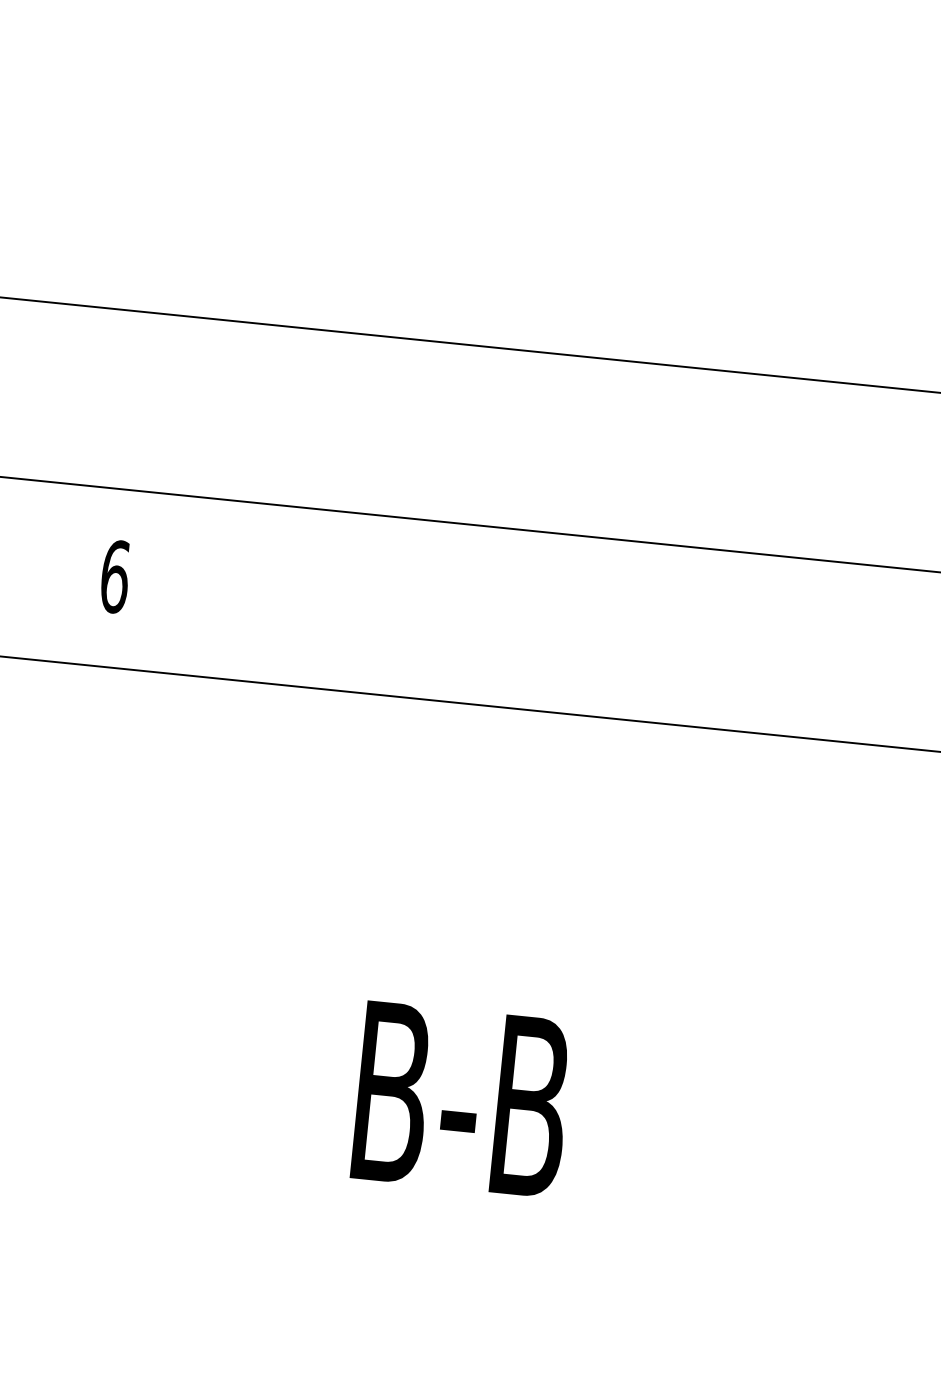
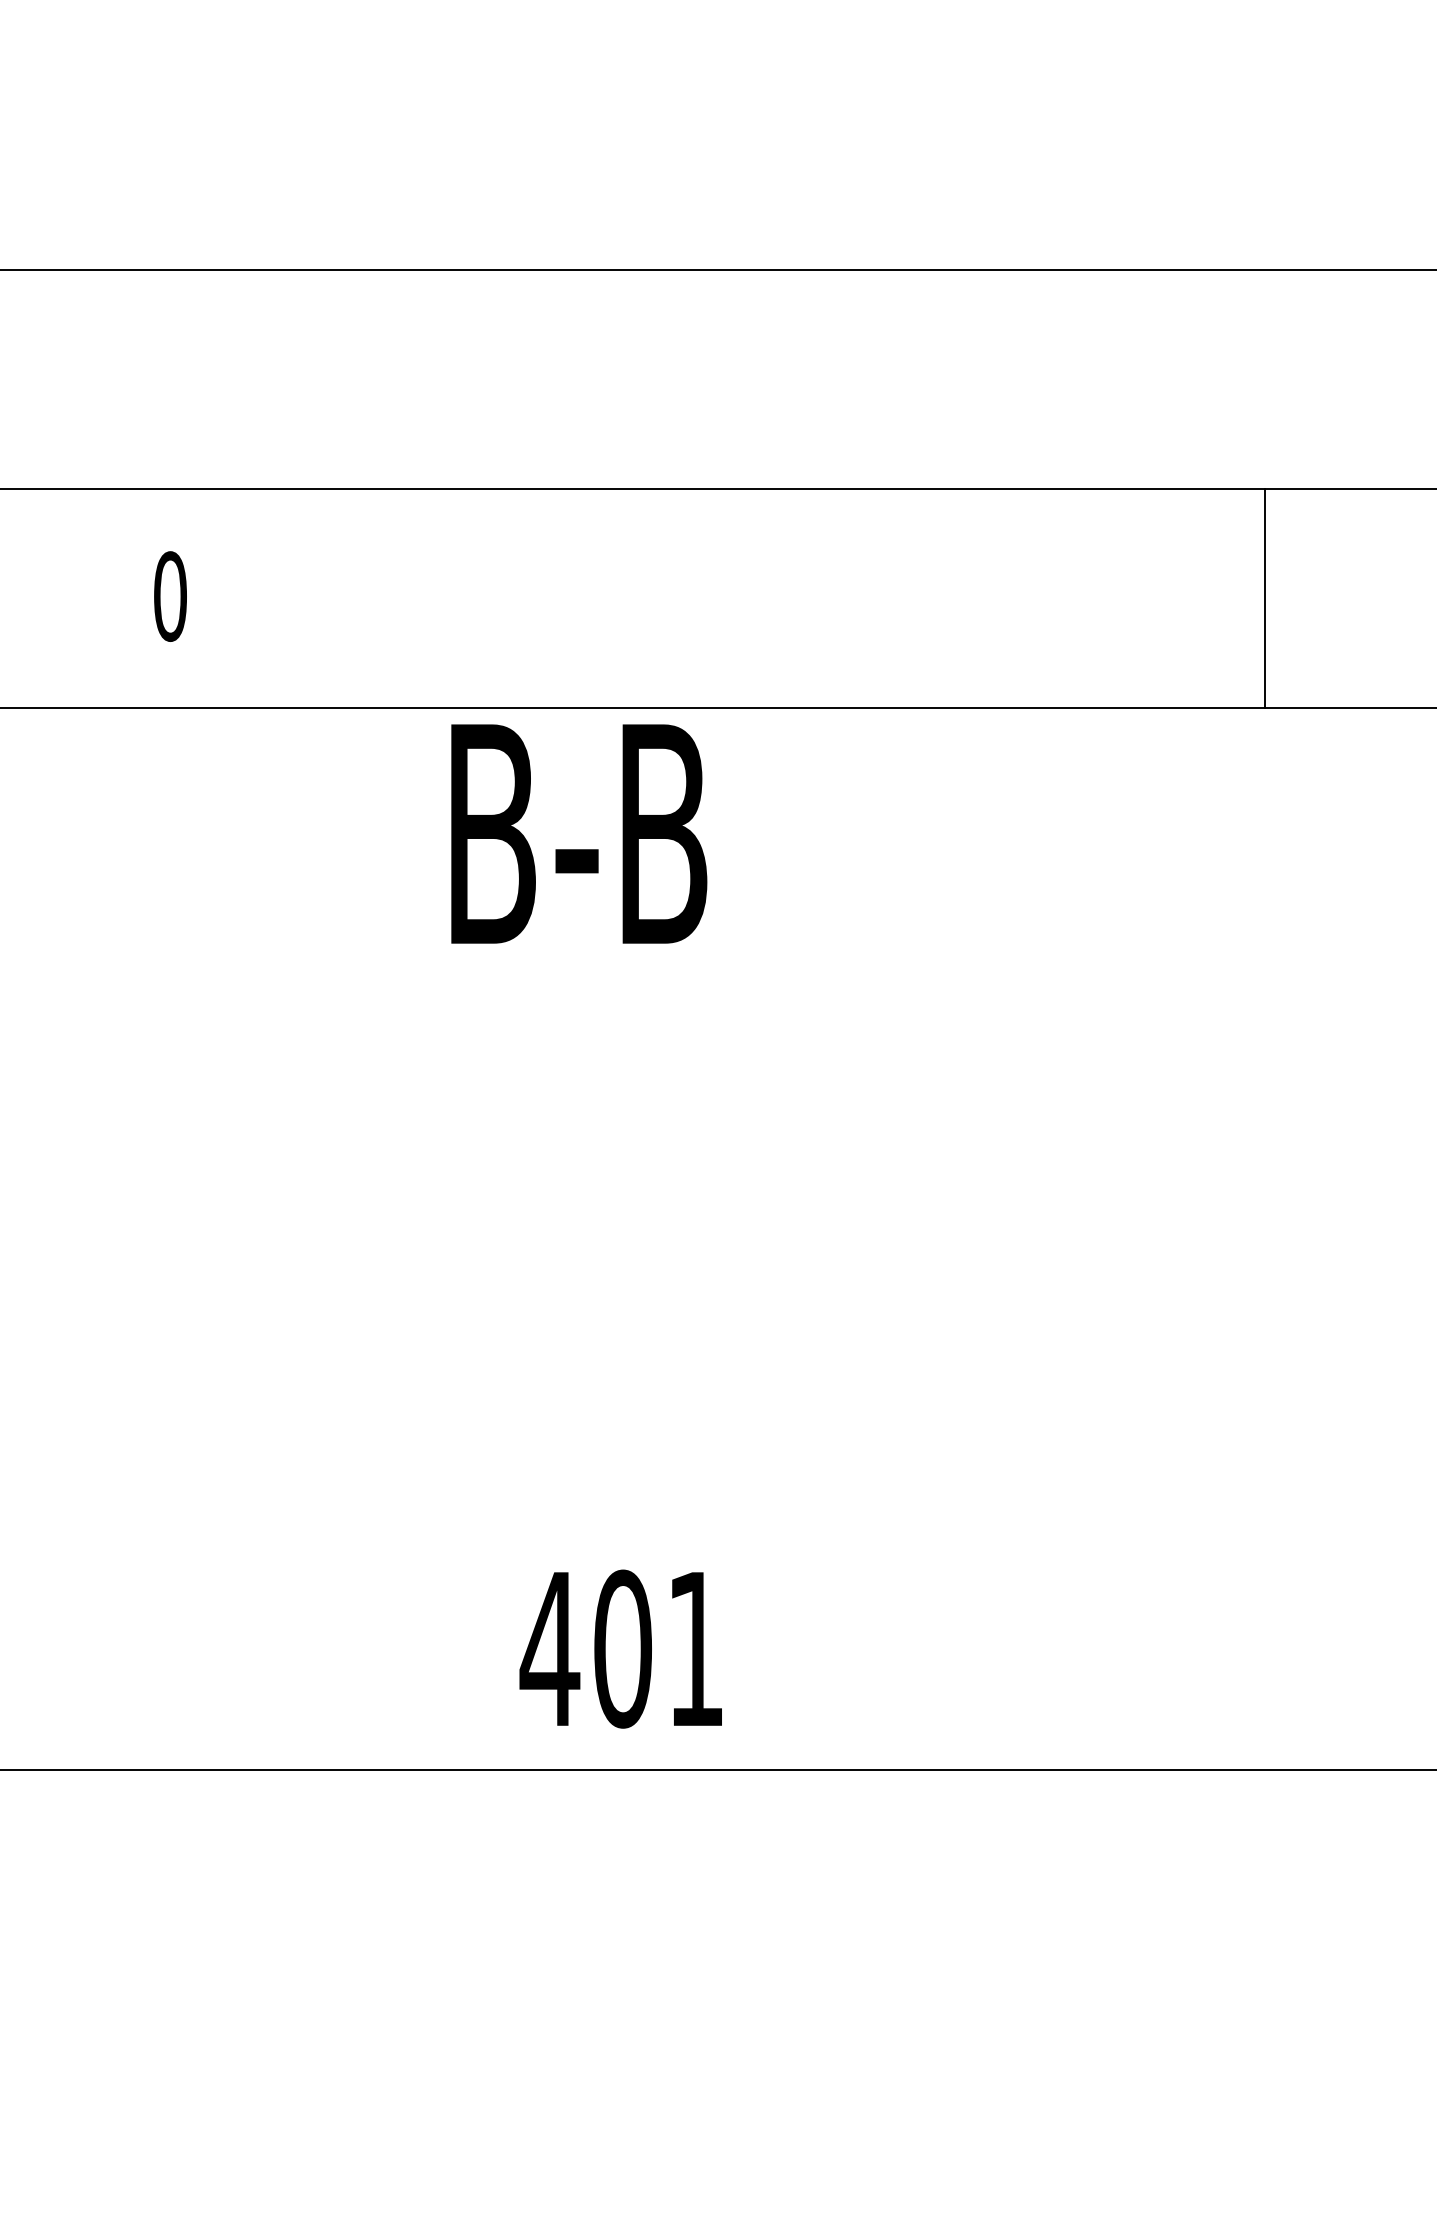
text: (115, 576) -> (170, 596), 6 -> 0
text: (462, 1099) -> (579, 833), moved

